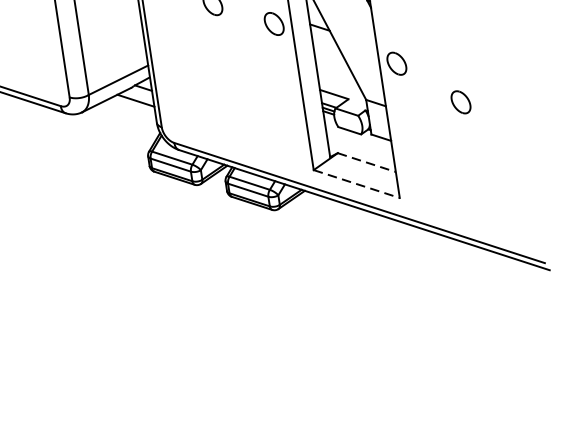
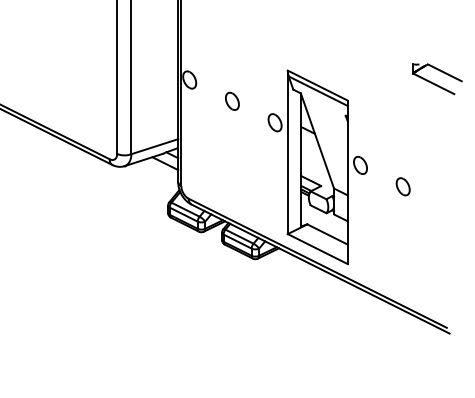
part: (460, 102) -> (402, 186), moved
line: (366, 162) -> (327, 234), dashed -> solid
line: (357, 184) -> (318, 249), dashed -> solid

